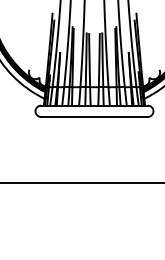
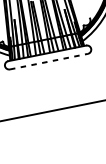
line: (94, 117) -> (49, 62), solid -> dashed

